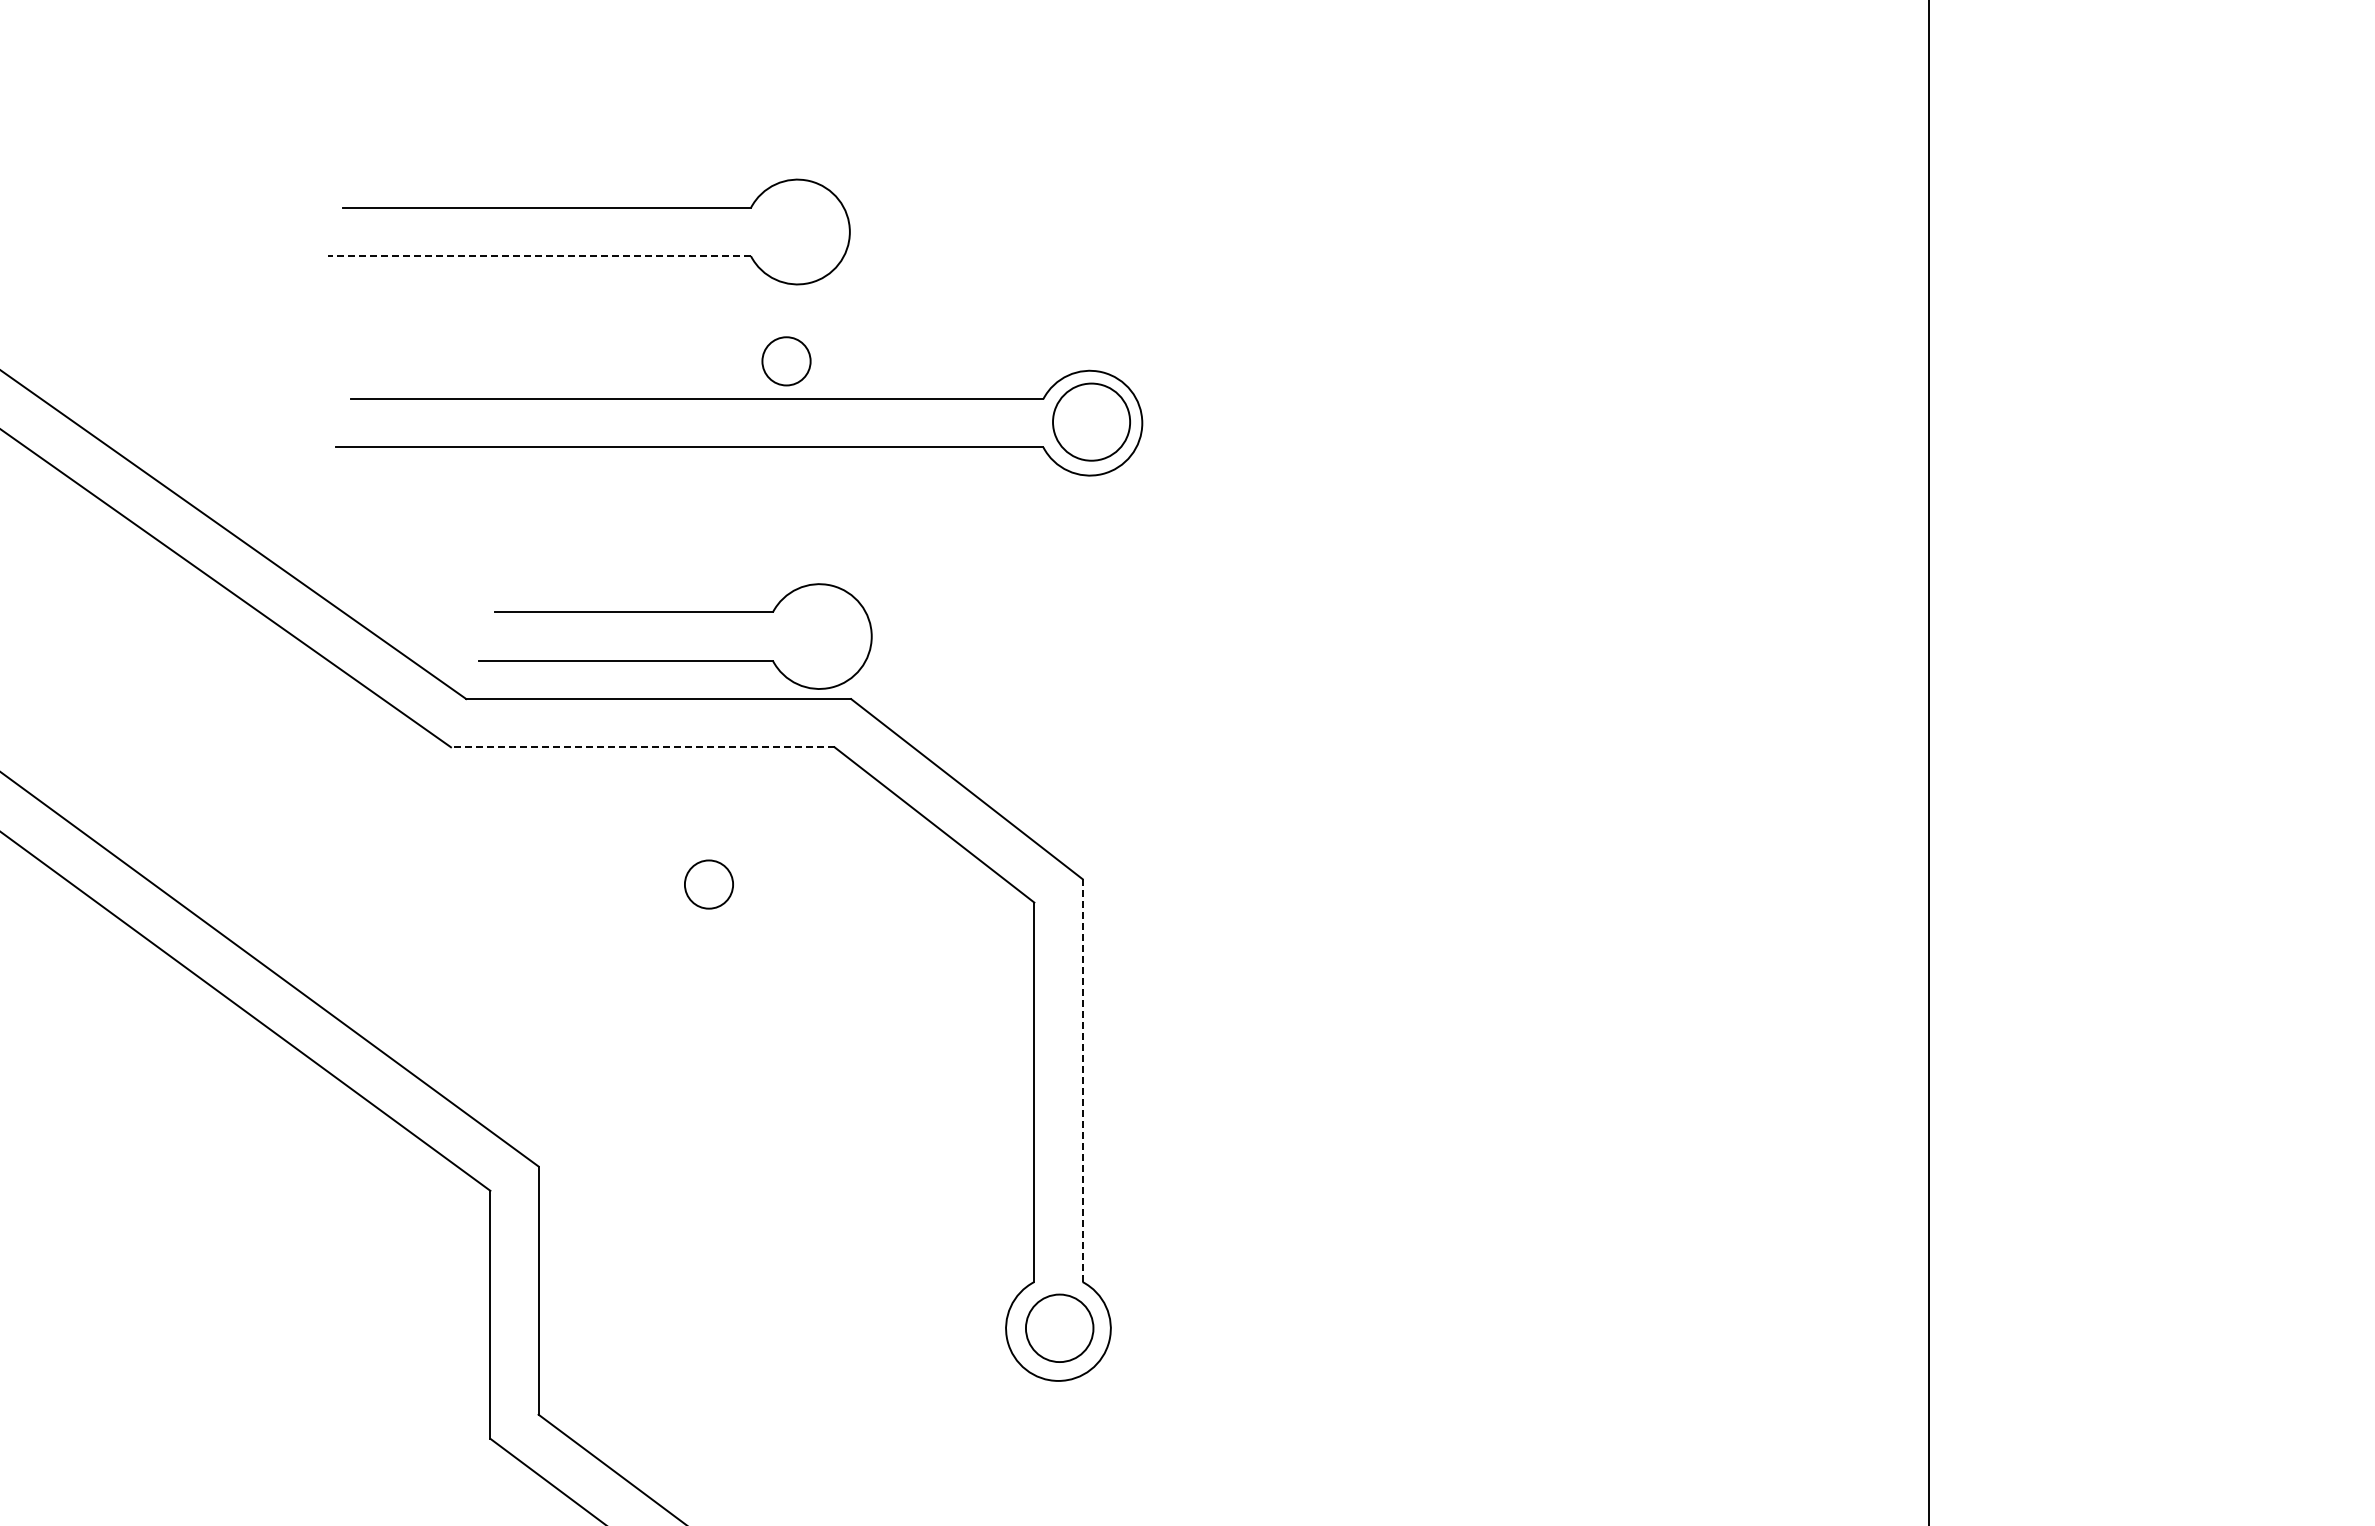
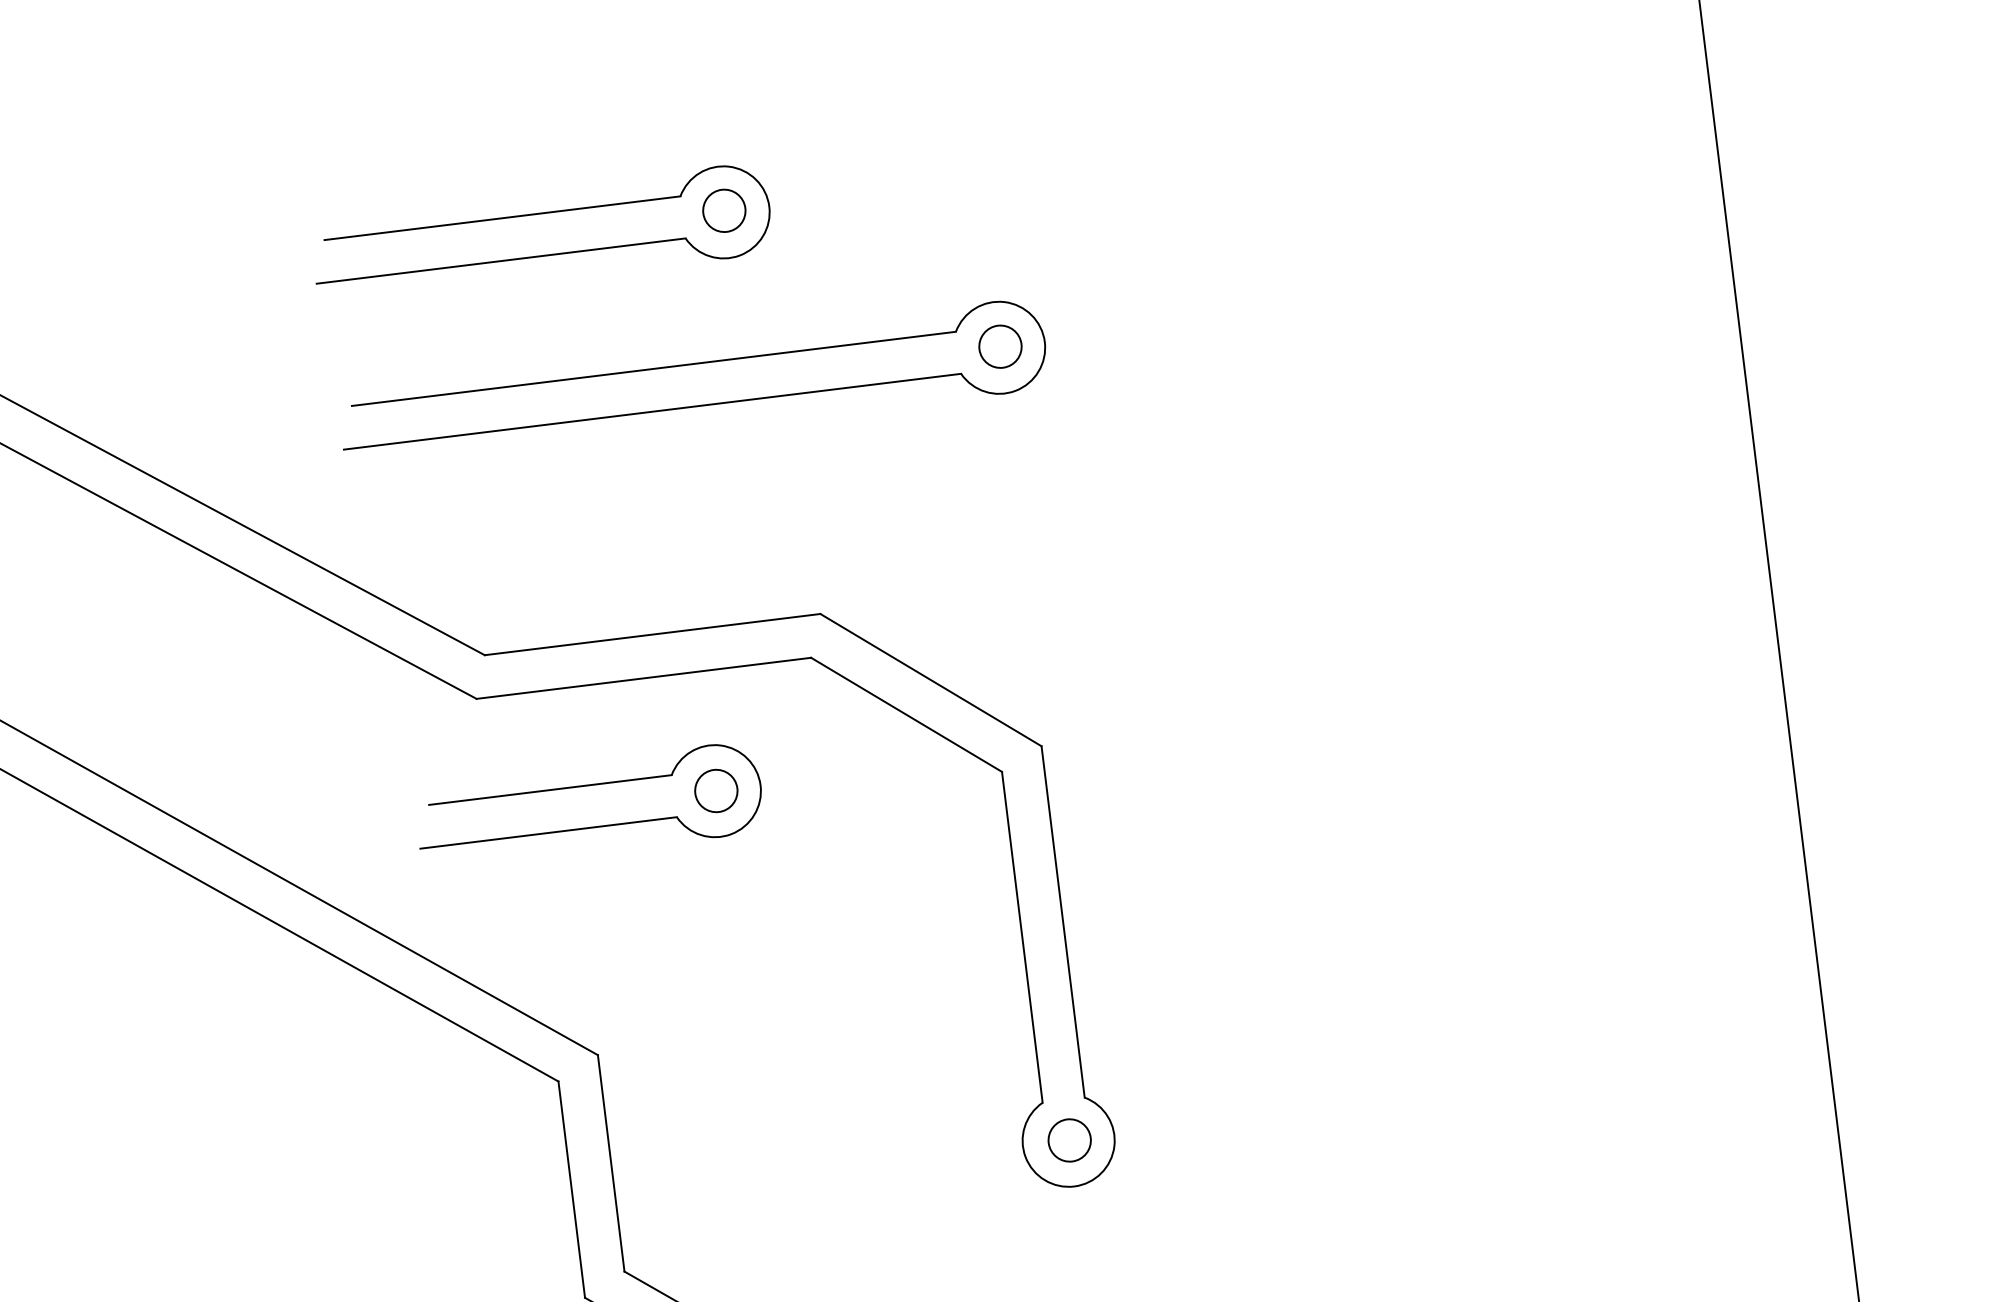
line: (539, 256) -> (501, 261), dashed -> solid
circle: (786, 361) -> (724, 210), moved
circle: (1091, 422) -> (1000, 347), size x0.62
part: (675, 612) -> (586, 785), moved
line: (642, 747) -> (643, 678), dashed -> solid
line: (1082, 1081) -> (1063, 922), dashed -> solid
circle: (1059, 1328) -> (1069, 1140), size x0.71

